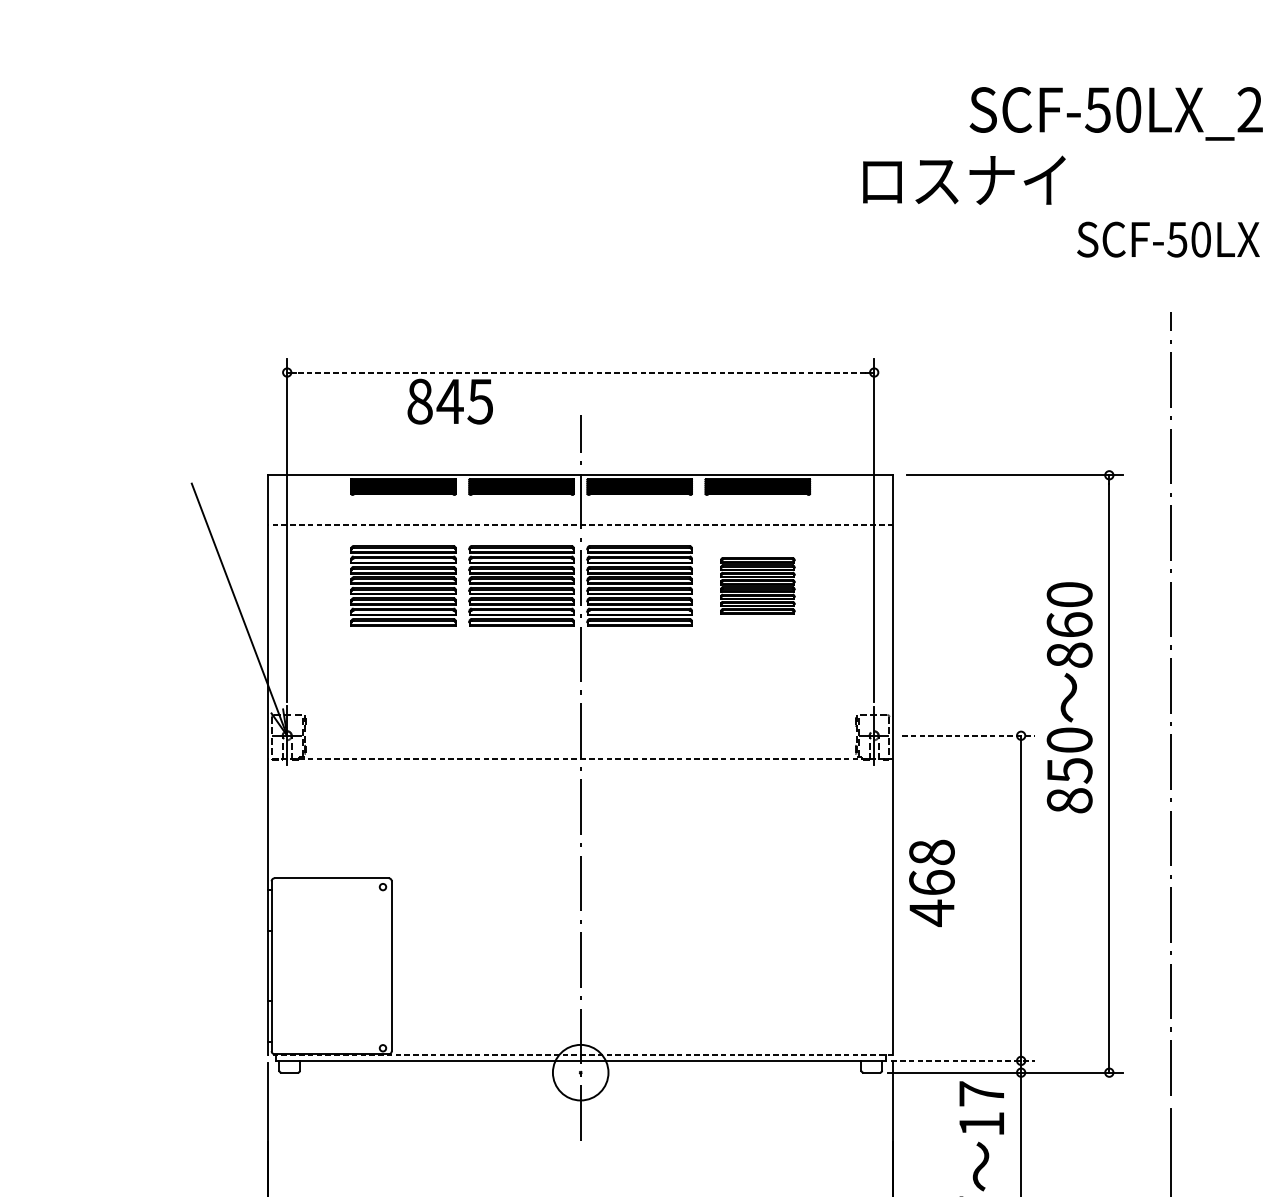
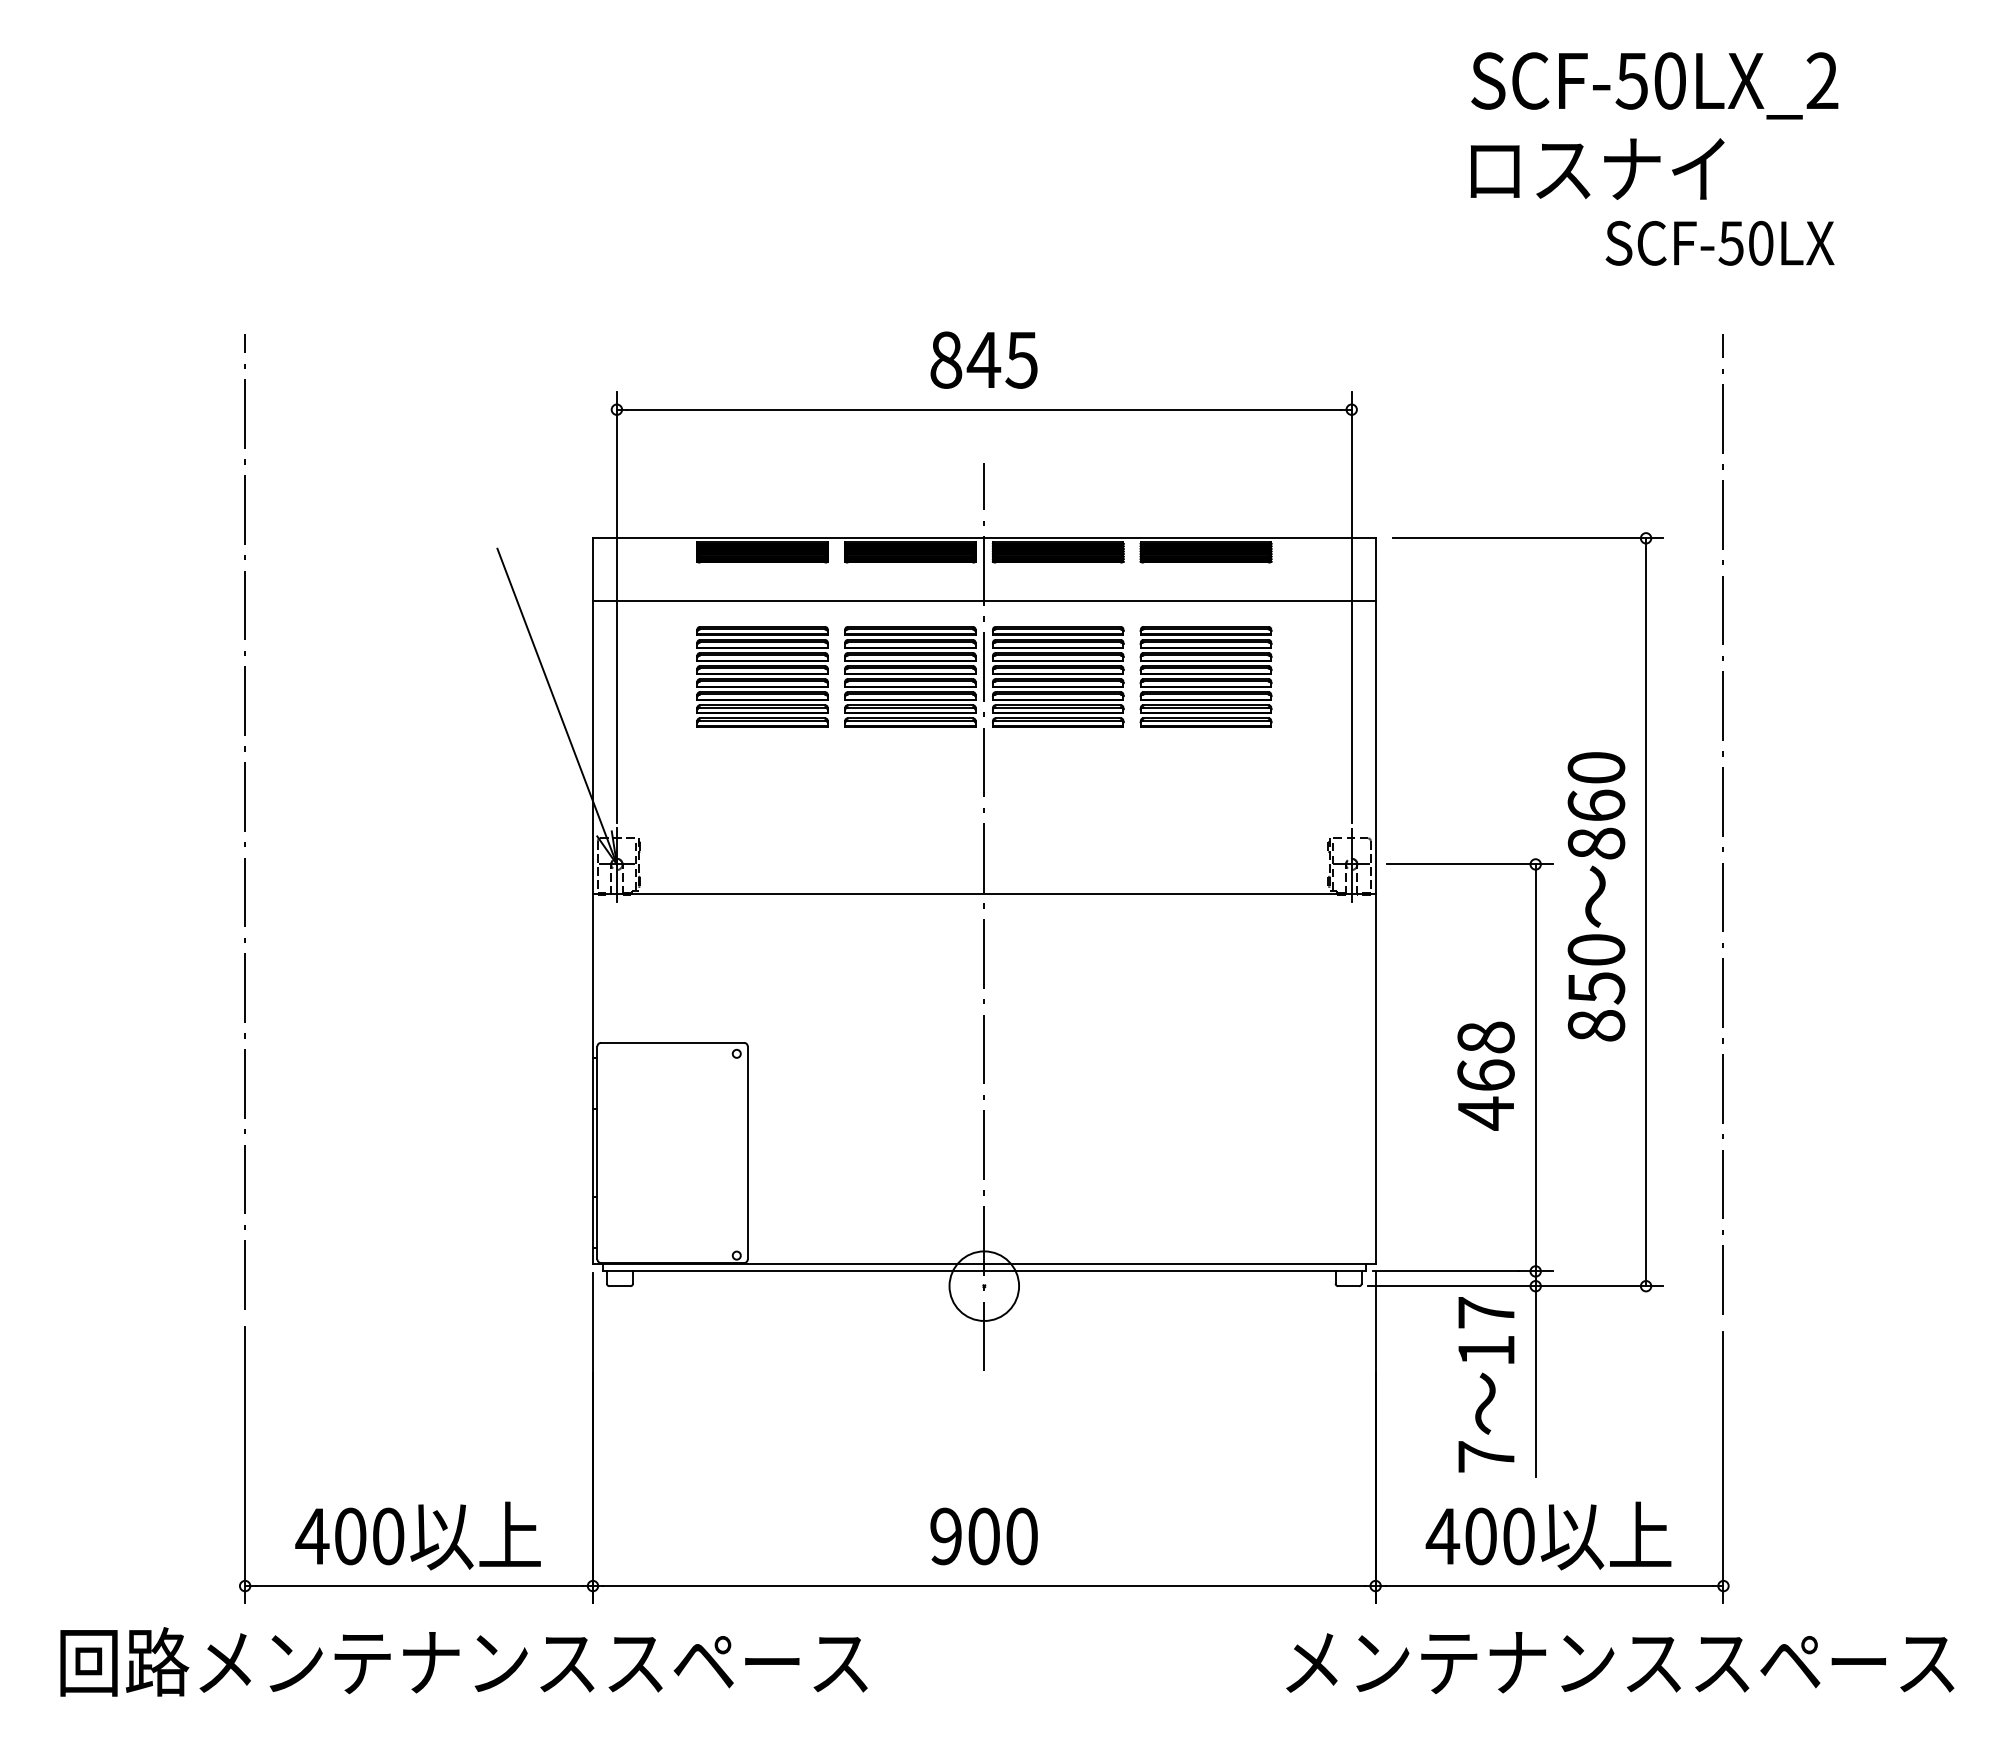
text: (964, 179) -> (1597, 168), moved
line: (580, 372) -> (984, 409), dashed -> solid
text: (449, 401) -> (983, 359), moved
line: (580, 524) -> (983, 600), dashed -> solid
part: (757, 585) -> (1205, 676), size x1.43
text: (1069, 697) -> (1596, 896), moved
line: (969, 735) -> (1470, 864), dashed -> solid
line: (580, 759) -> (983, 894), dashed -> solid
text: (931, 882) -> (1485, 1075), moved
line: (580, 1055) -> (983, 1264), dashed -> solid
line: (963, 1060) -> (1463, 1271), dashed -> solid

